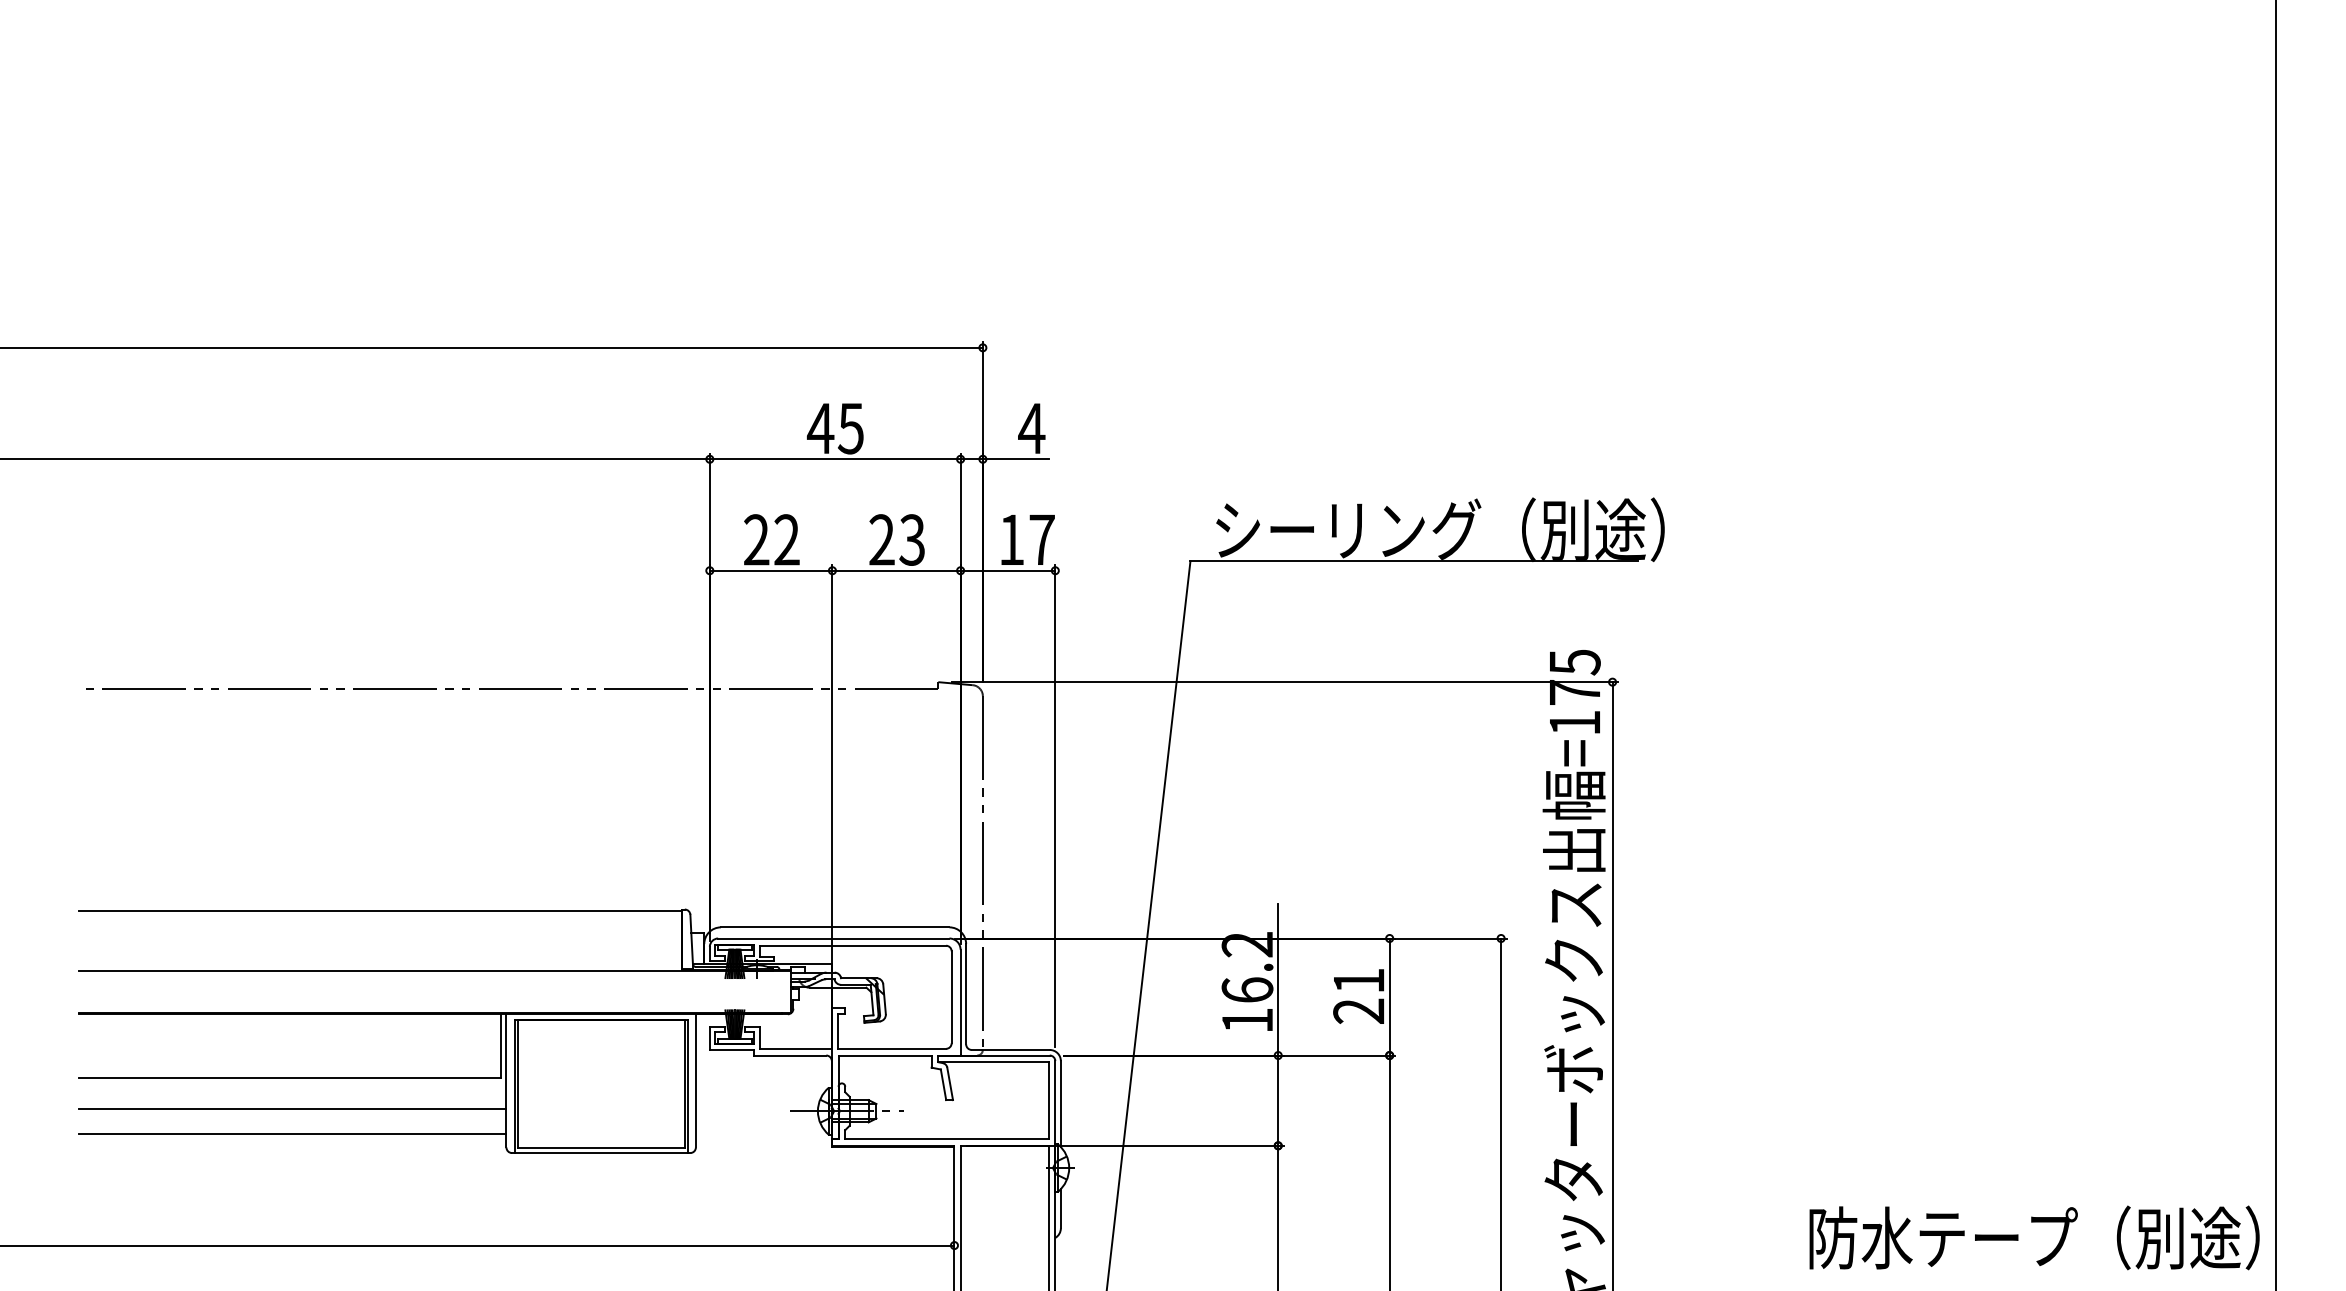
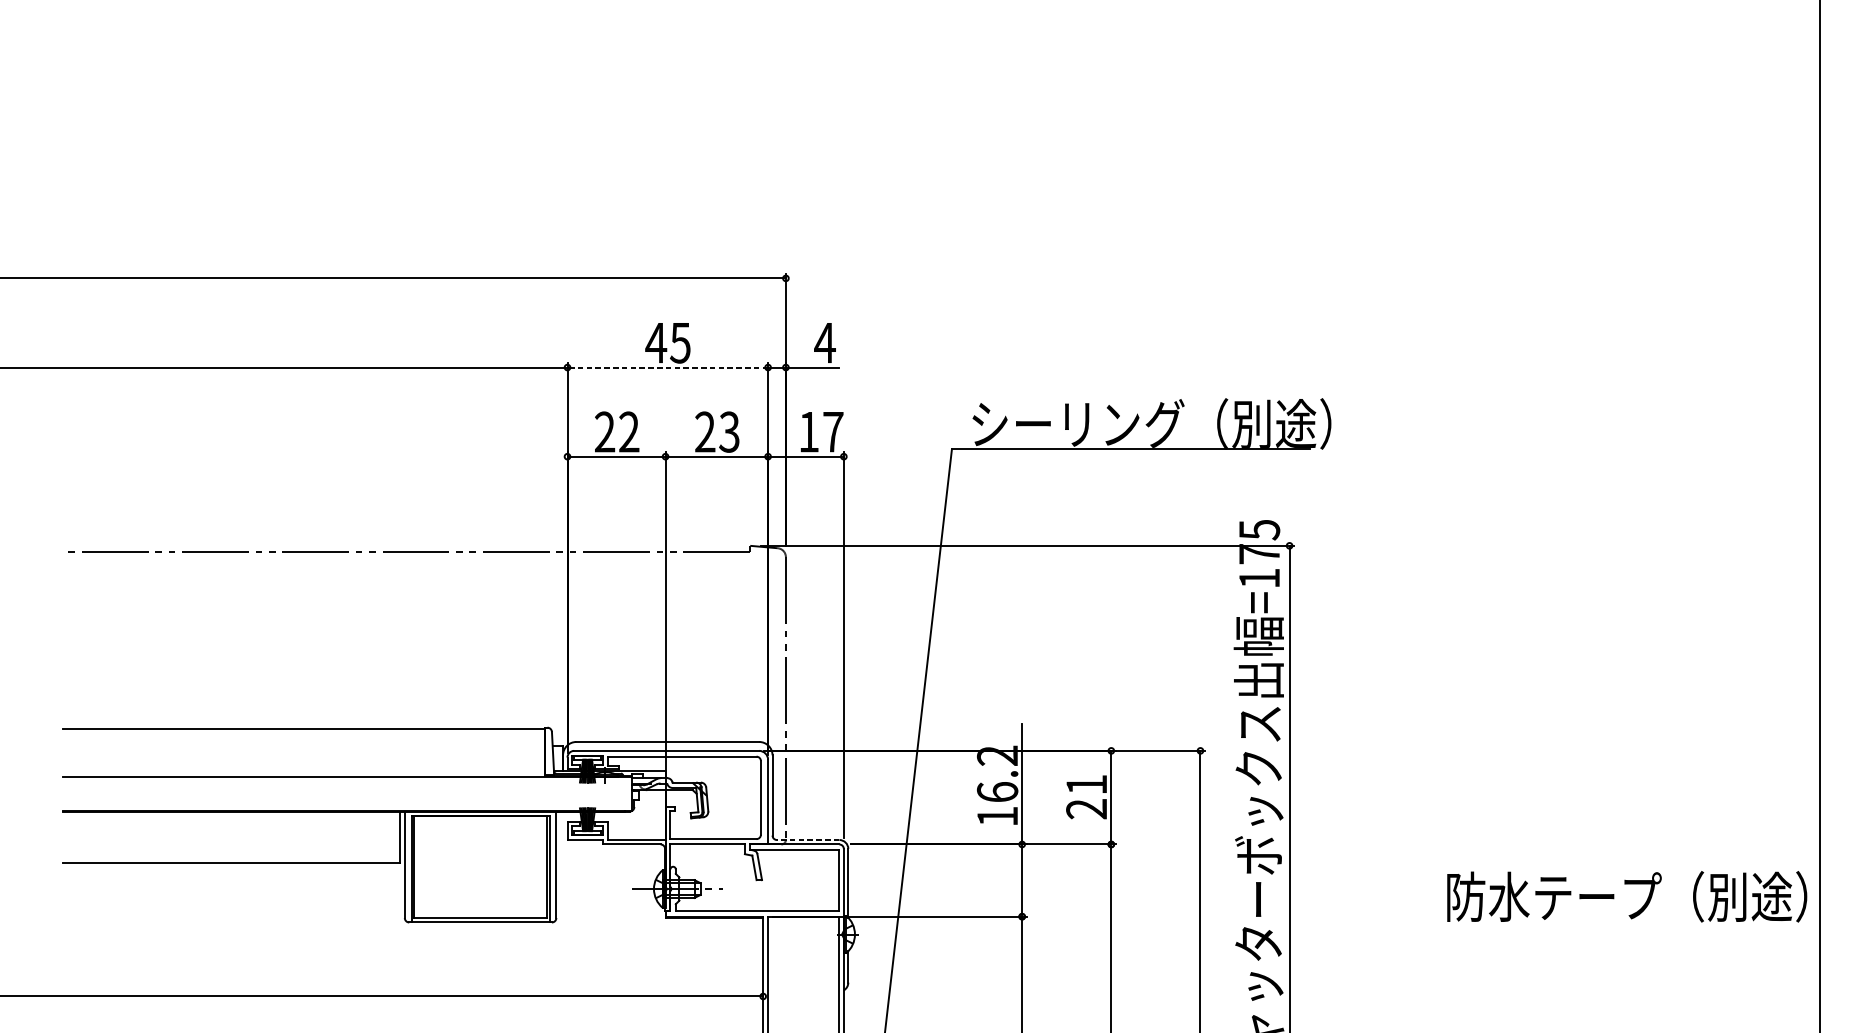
line: (834, 459) -> (667, 367), solid -> dashed
line: (1010, 1049) -> (808, 839), solid -> dashed
line: (292, 1109) -> (233, 887), removed
line: (292, 1134) -> (233, 907), removed
text: (2034, 1237) -> (1627, 896), moved

